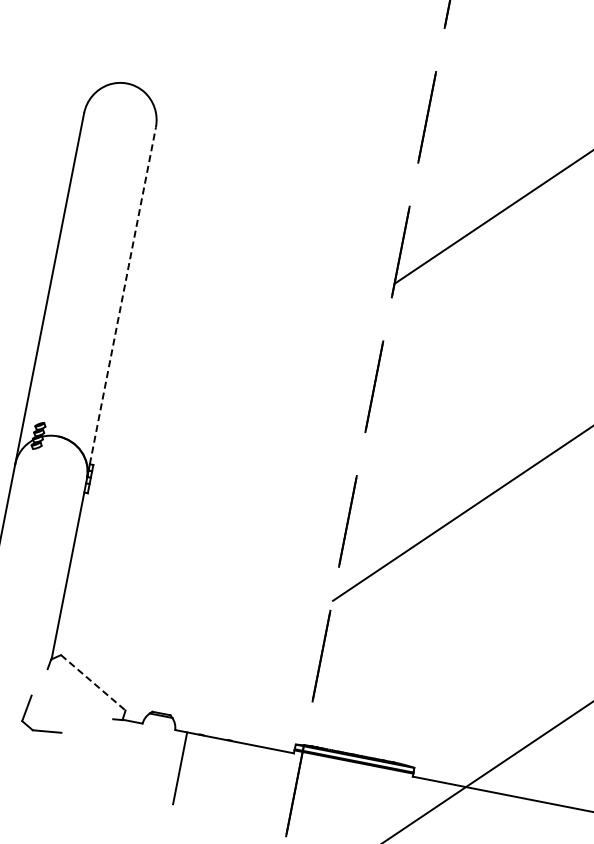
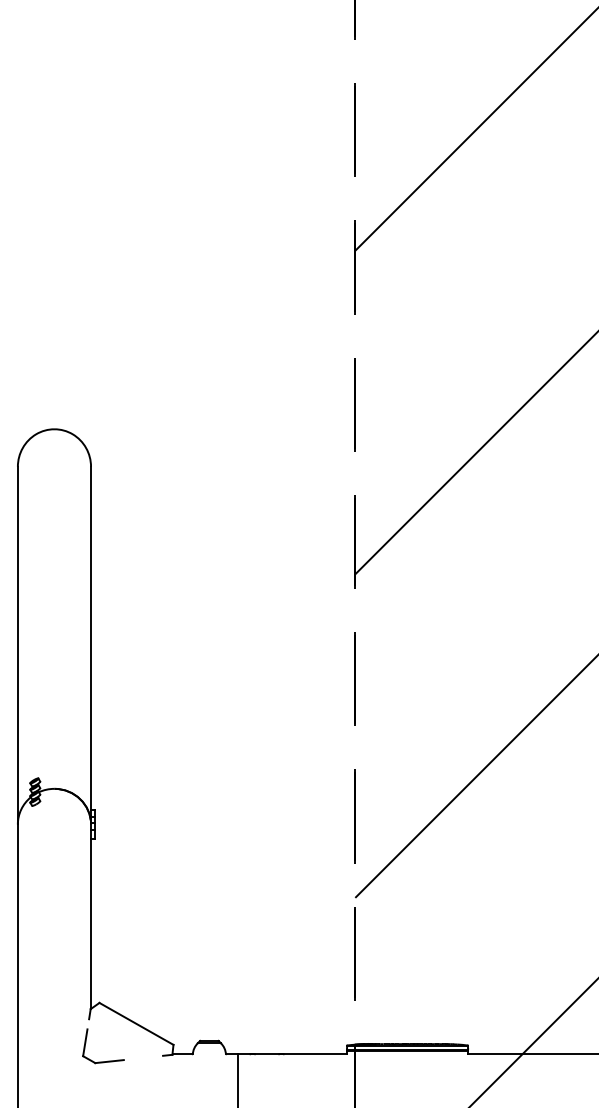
line: (123, 295) -> (91, 638), dashed -> solid
line: (93, 682) -> (136, 1023), dashed -> solid
part: (45, 730) -> (107, 1060), moved

